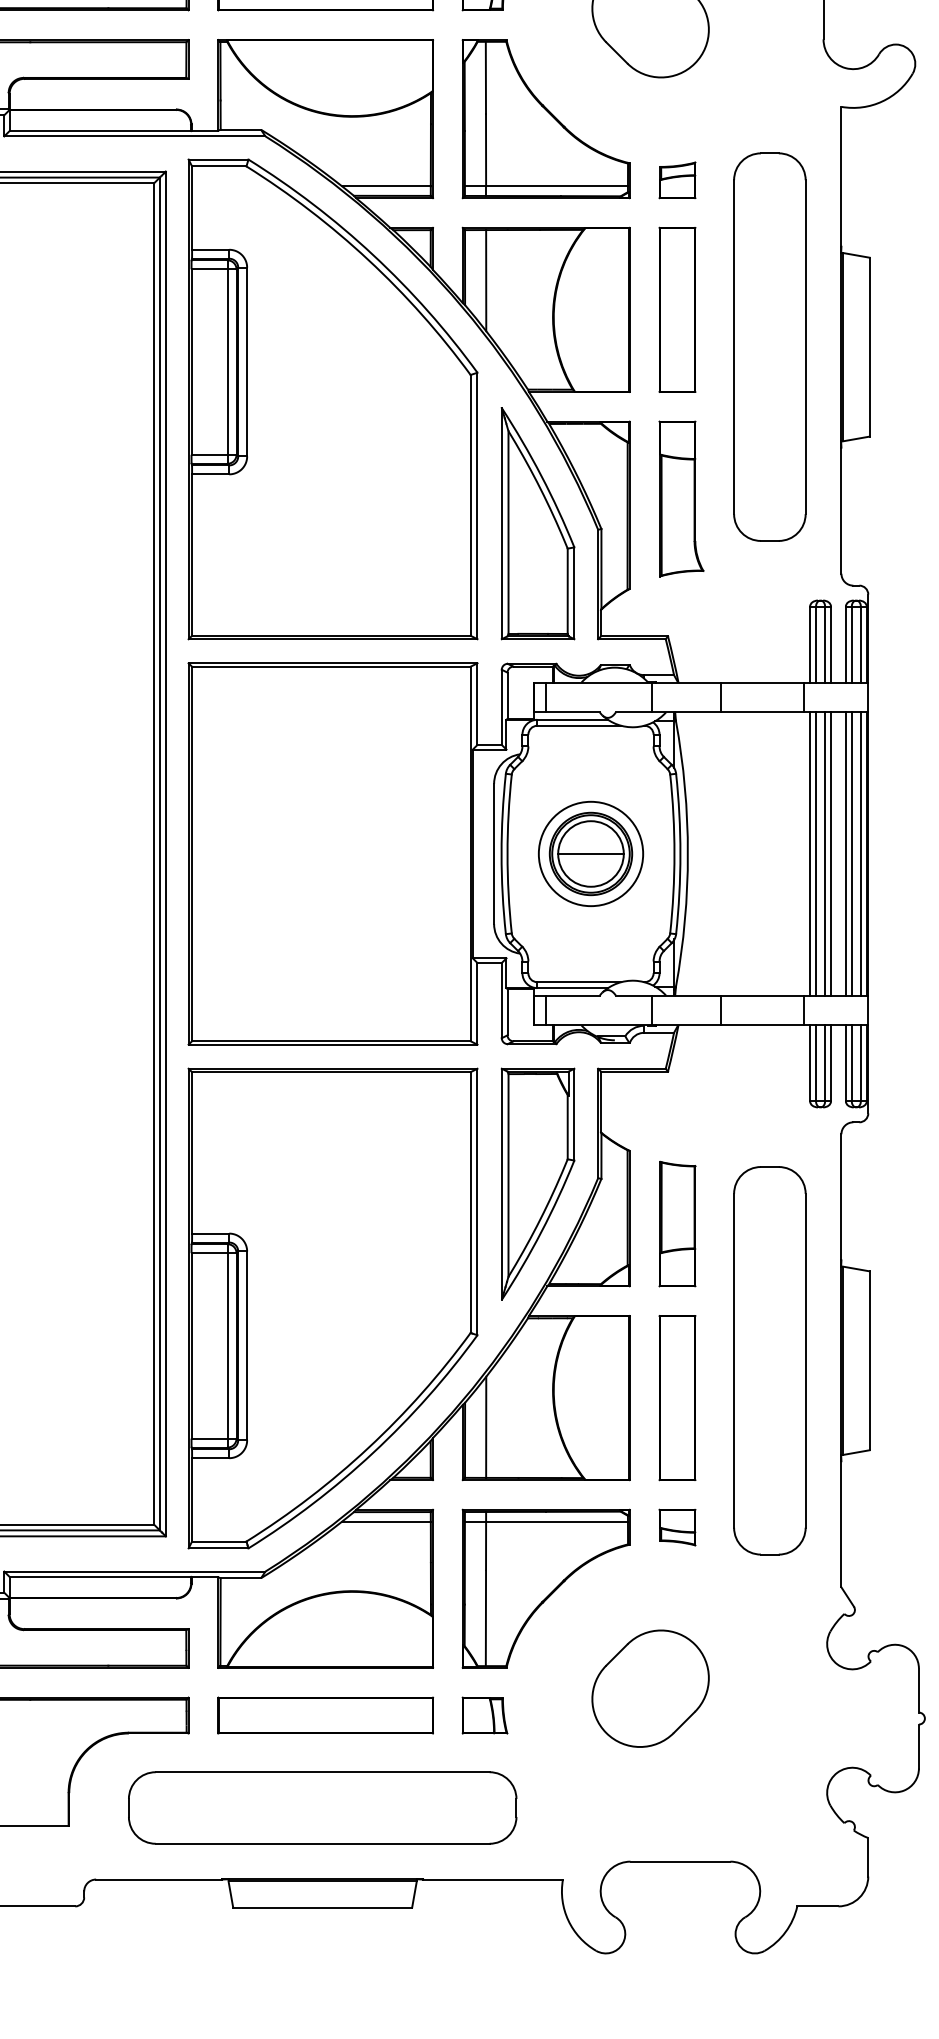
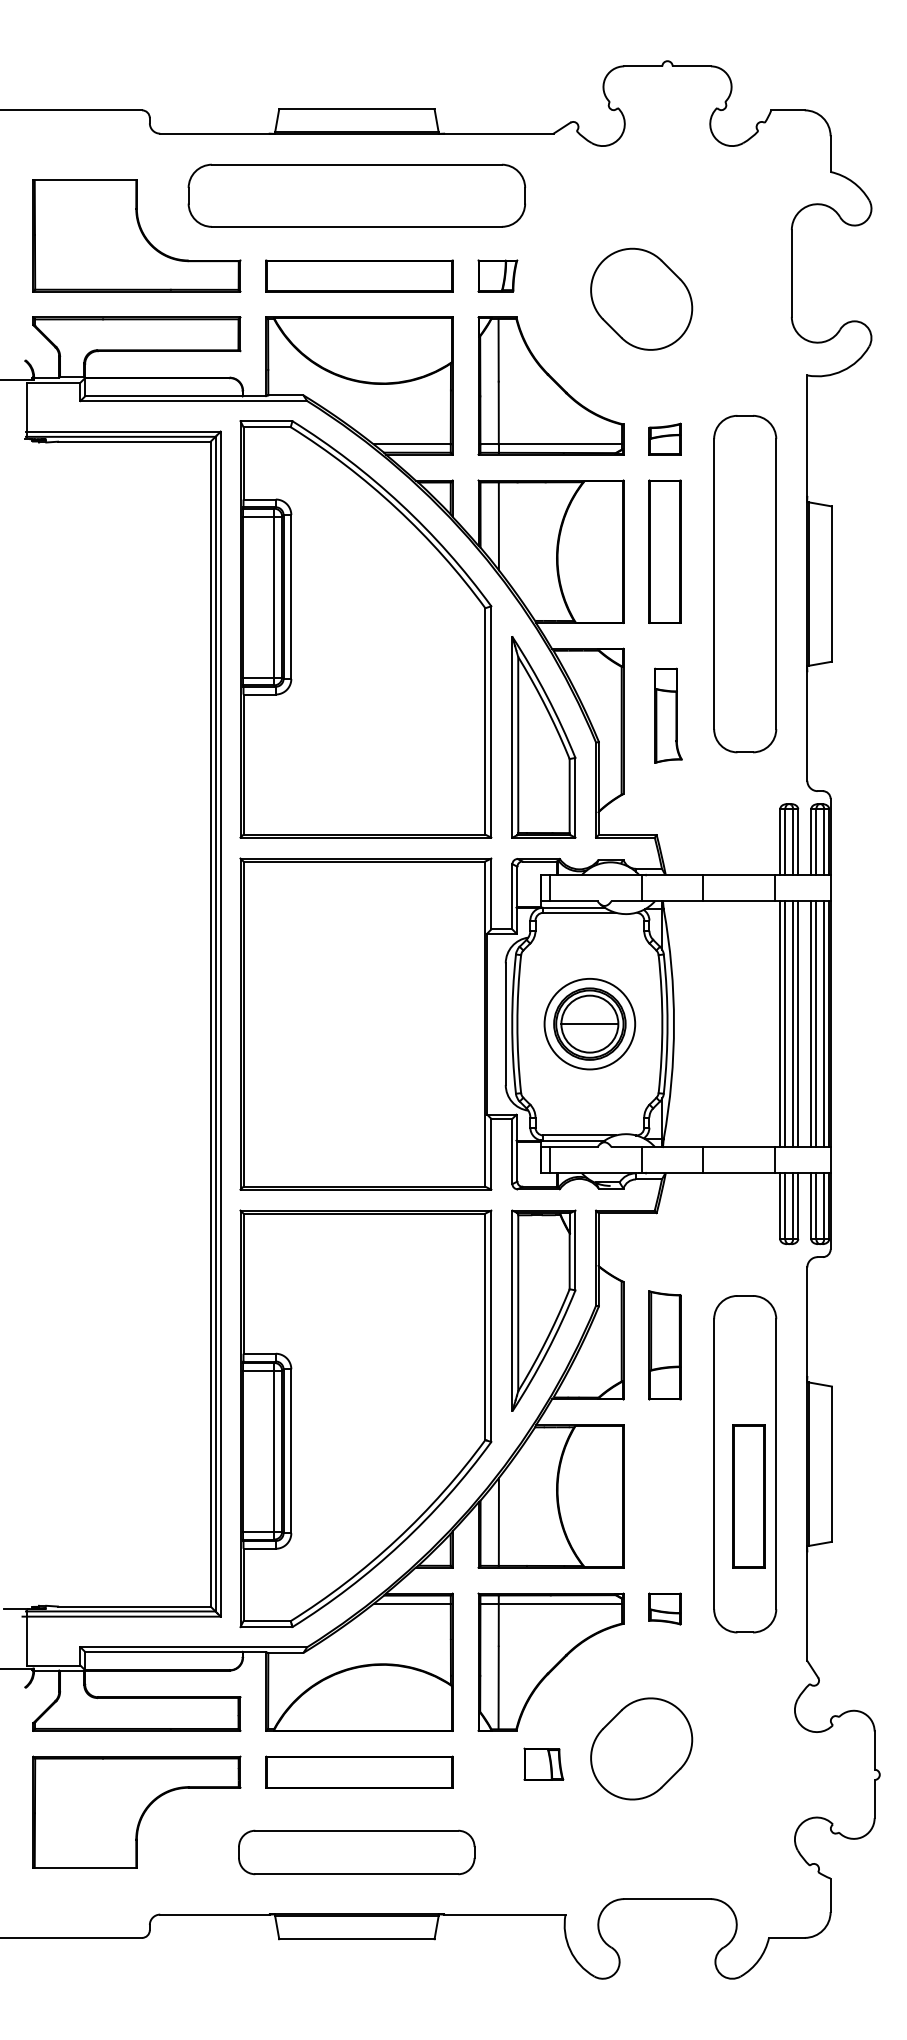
part: (681, 498) -> (668, 715), size x0.7
part: (676, 1397) -> (748, 1496), moved
part: (484, 1714) -> (543, 1763), moved
part: (322, 1807) -> (356, 1852), size x0.7

